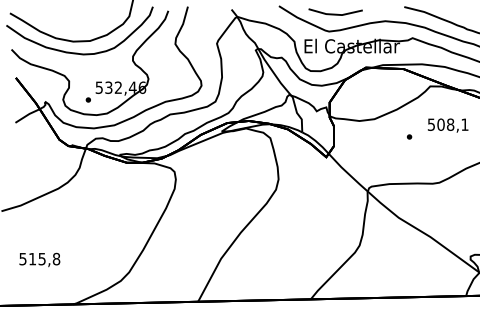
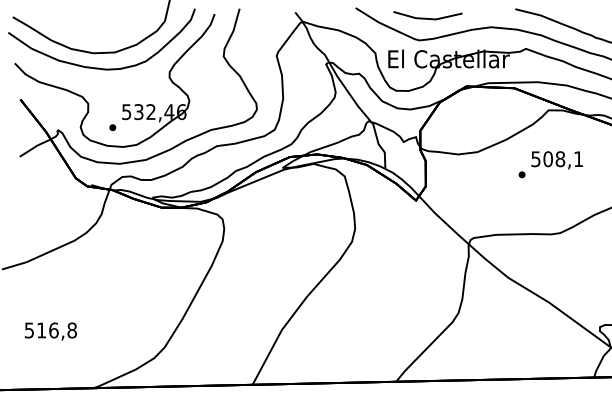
text: (447, 125) -> (556, 160), moved
text: (41, 258) -> (53, 329), 515,8 -> 516,8

